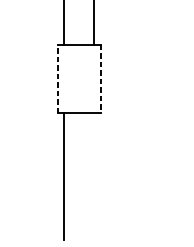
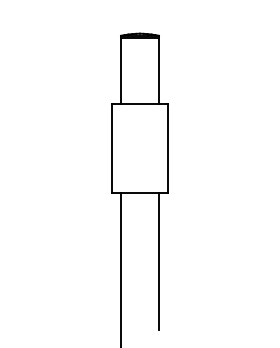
line: (57, 78) -> (112, 147), dashed -> solid
line: (100, 79) -> (167, 148), dashed -> solid
line: (94, 165) -> (159, 260), added

